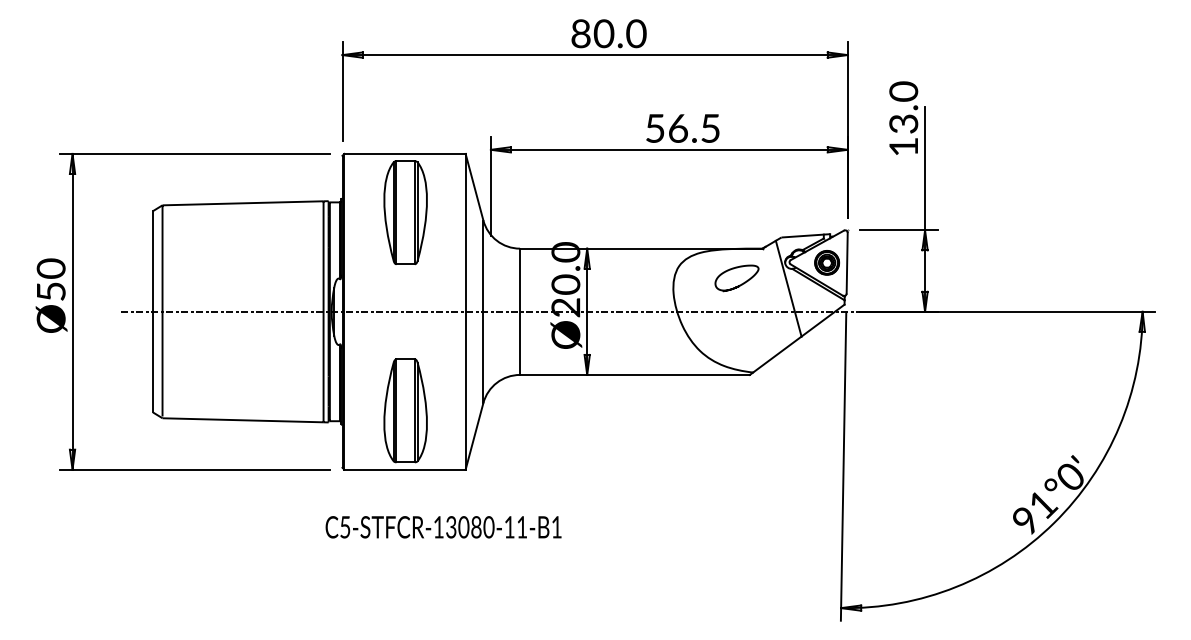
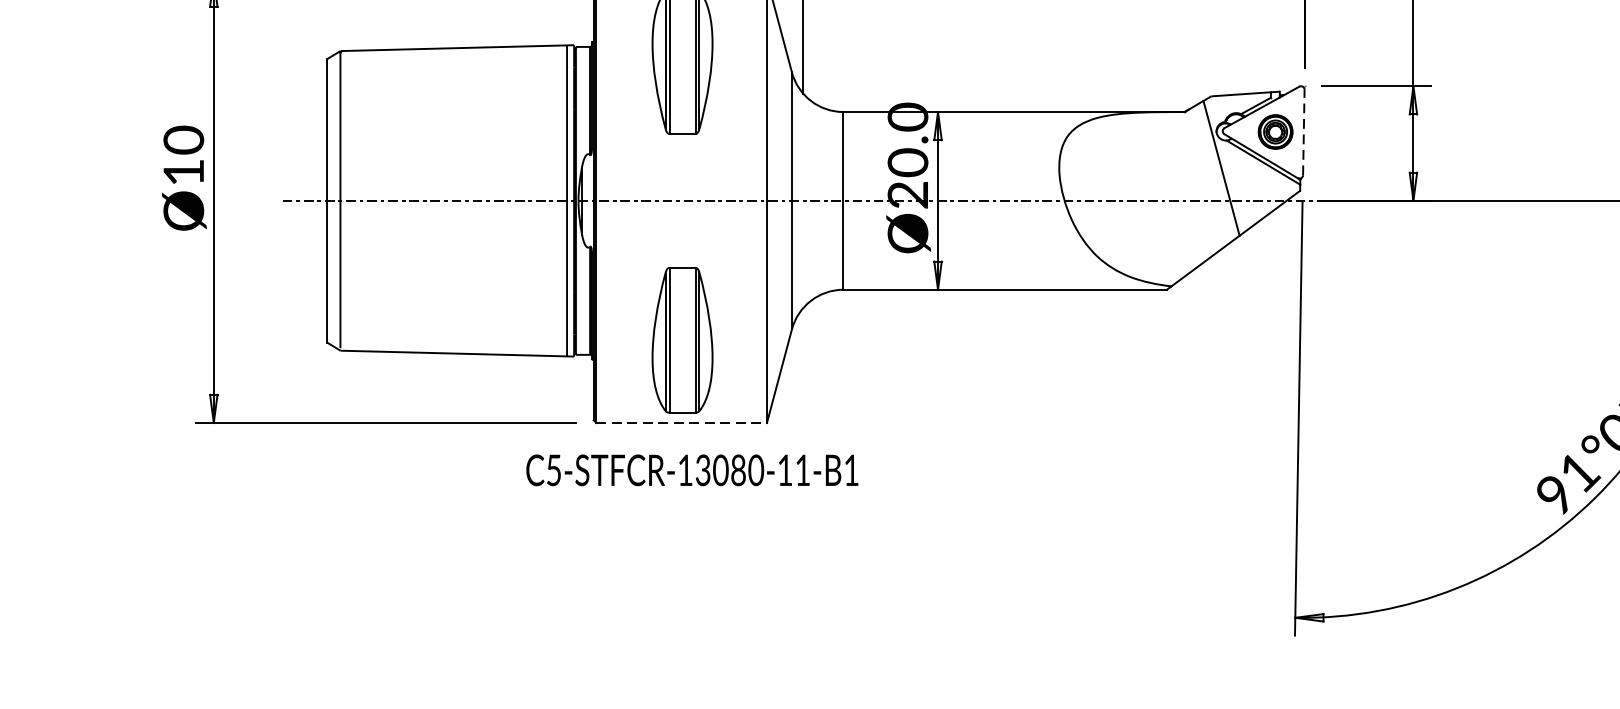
line: (847, 262) -> (1304, 131), solid -> dashed
curve: (739, 284) -> (1152, 162), removed
text: (51, 291) -> (184, 172), Ø50 -> Ø10
line: (405, 469) -> (682, 422), solid -> dashed
text: (443, 527) -> (692, 470), moved

